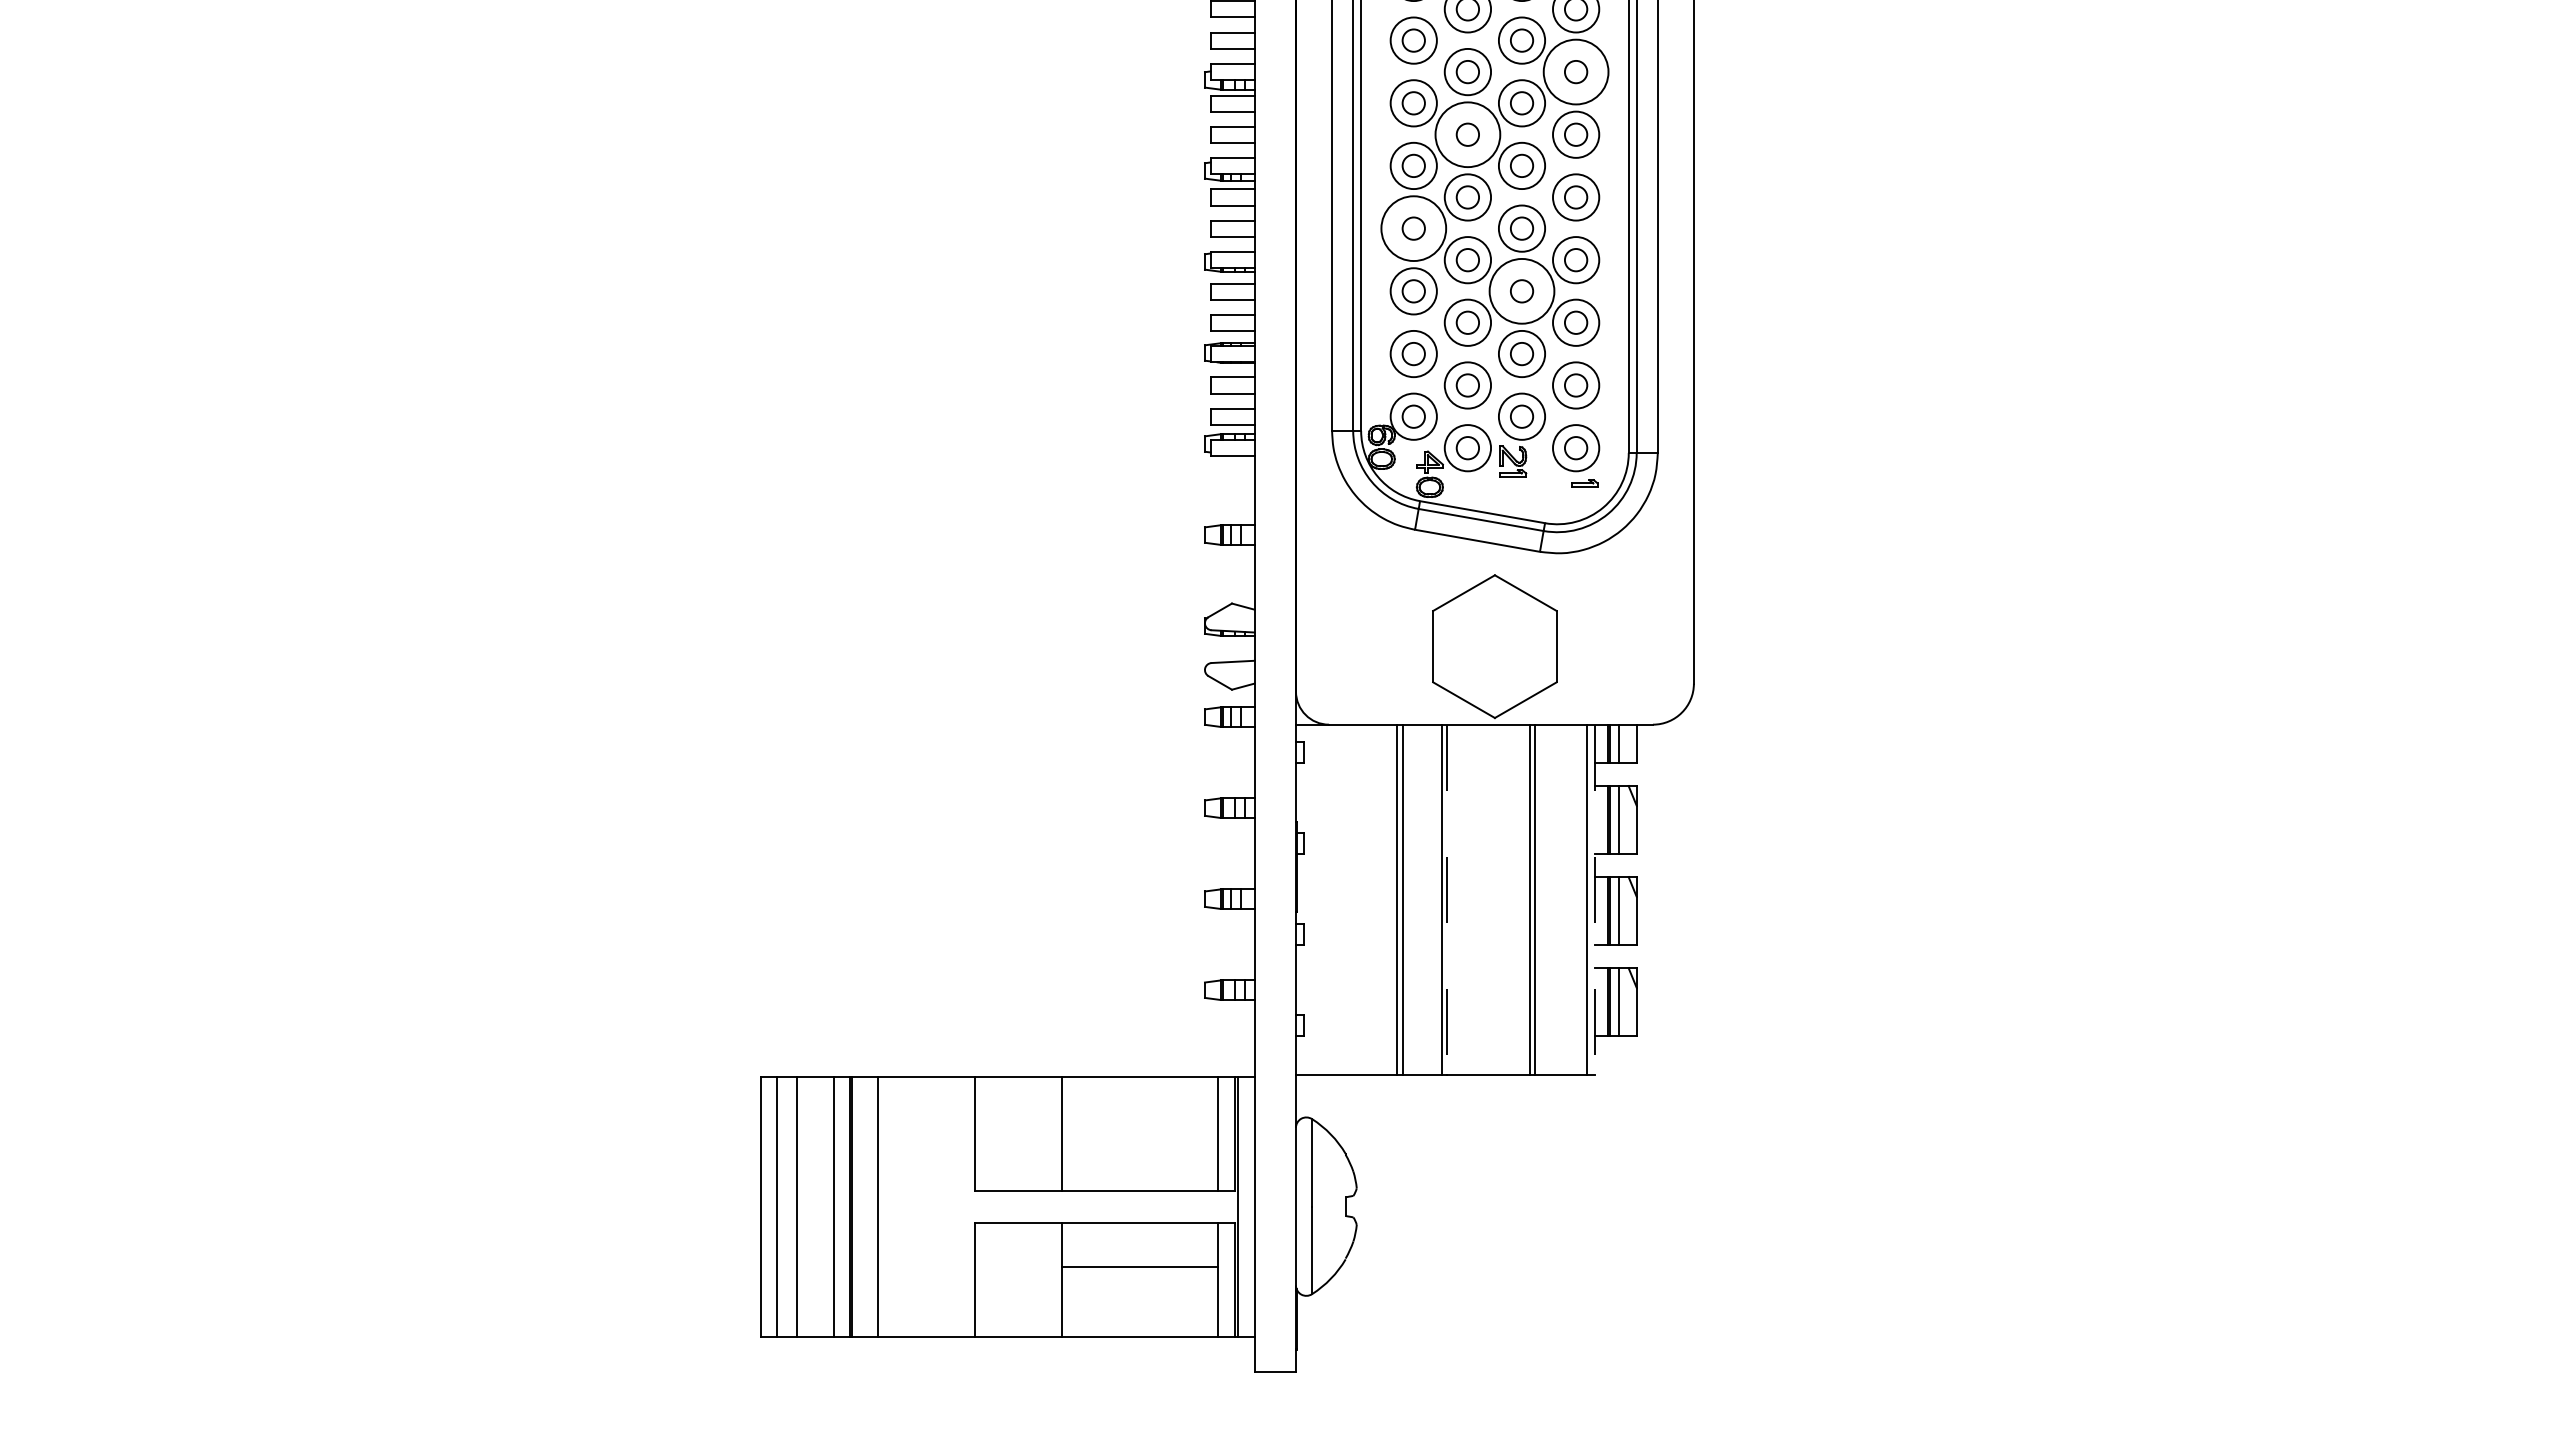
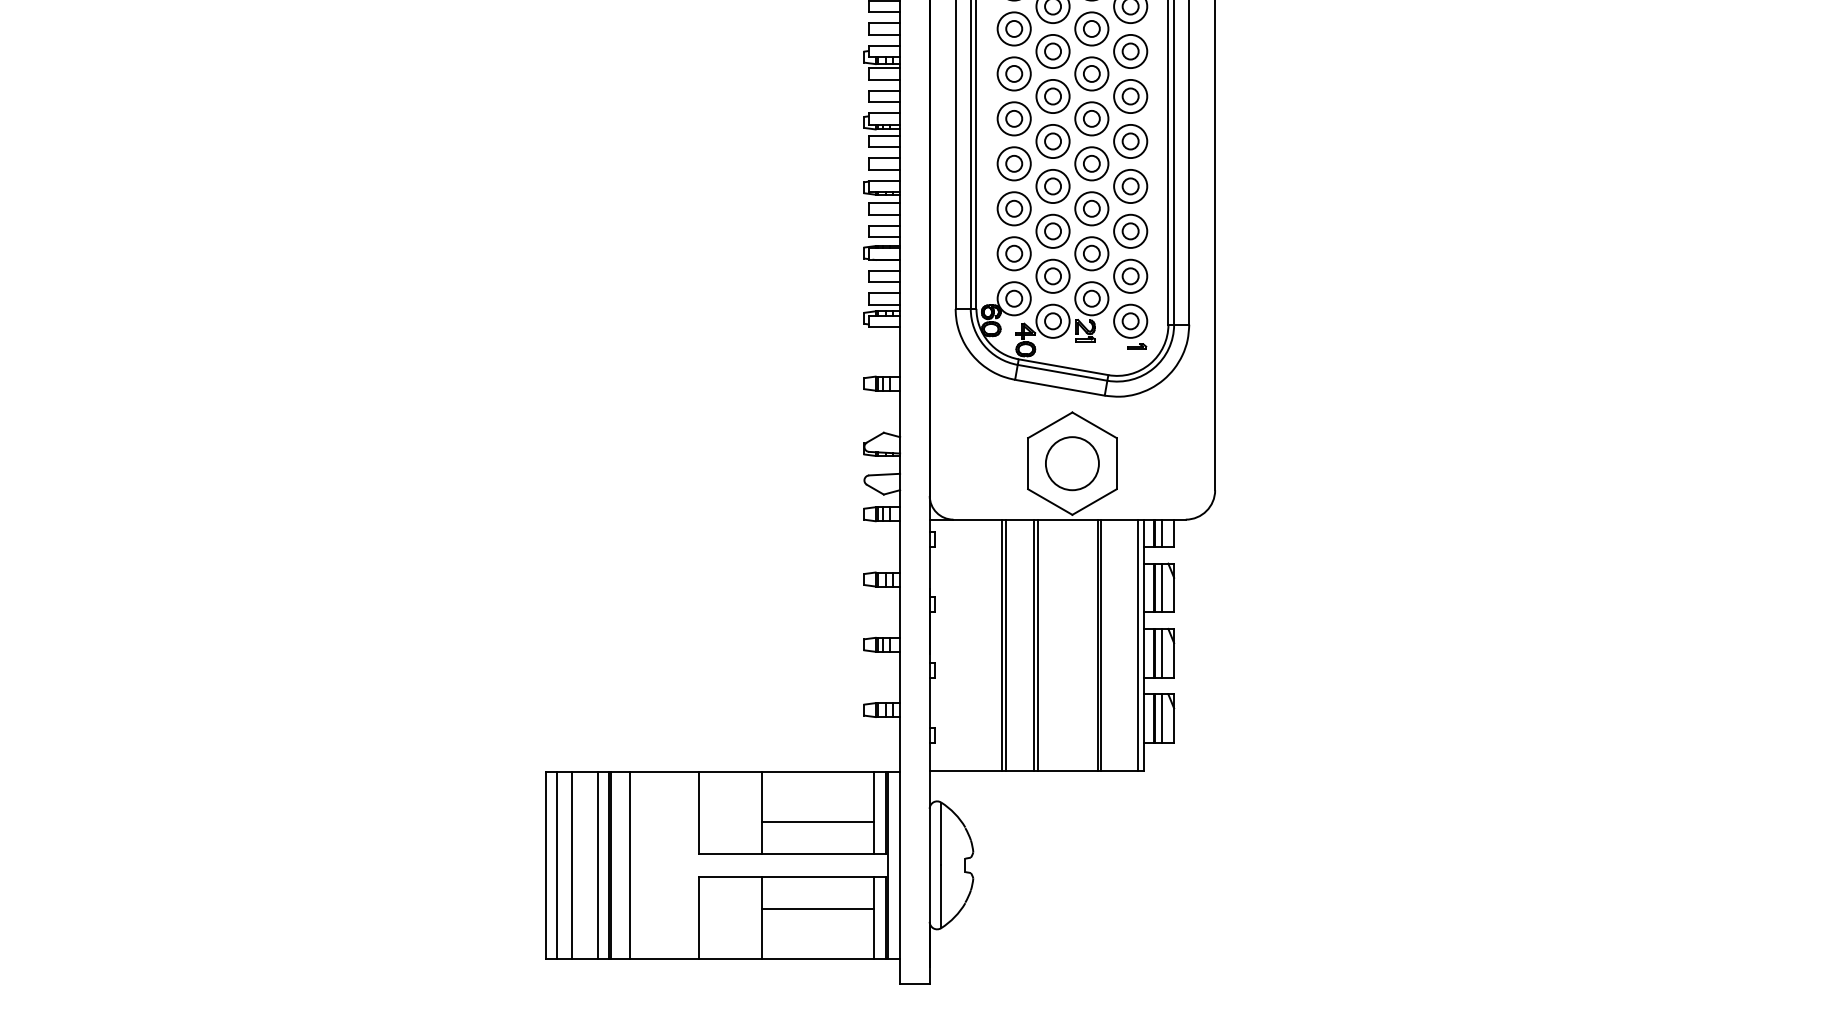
circle: (1576, 71) -> (1130, 51), size x0.71
circle: (1467, 134) -> (1052, 96), size x0.71
circle: (1413, 228) -> (1014, 163), size x0.71
circle: (1521, 291) -> (1091, 208), size x0.71
circle: (1494, 646) -> (1072, 463), added
line: (1446, 900) -> (1037, 645), dashed -> solid
line: (1595, 900) -> (1144, 645), dashed -> solid
line: (1140, 1146) -> (818, 822), added

